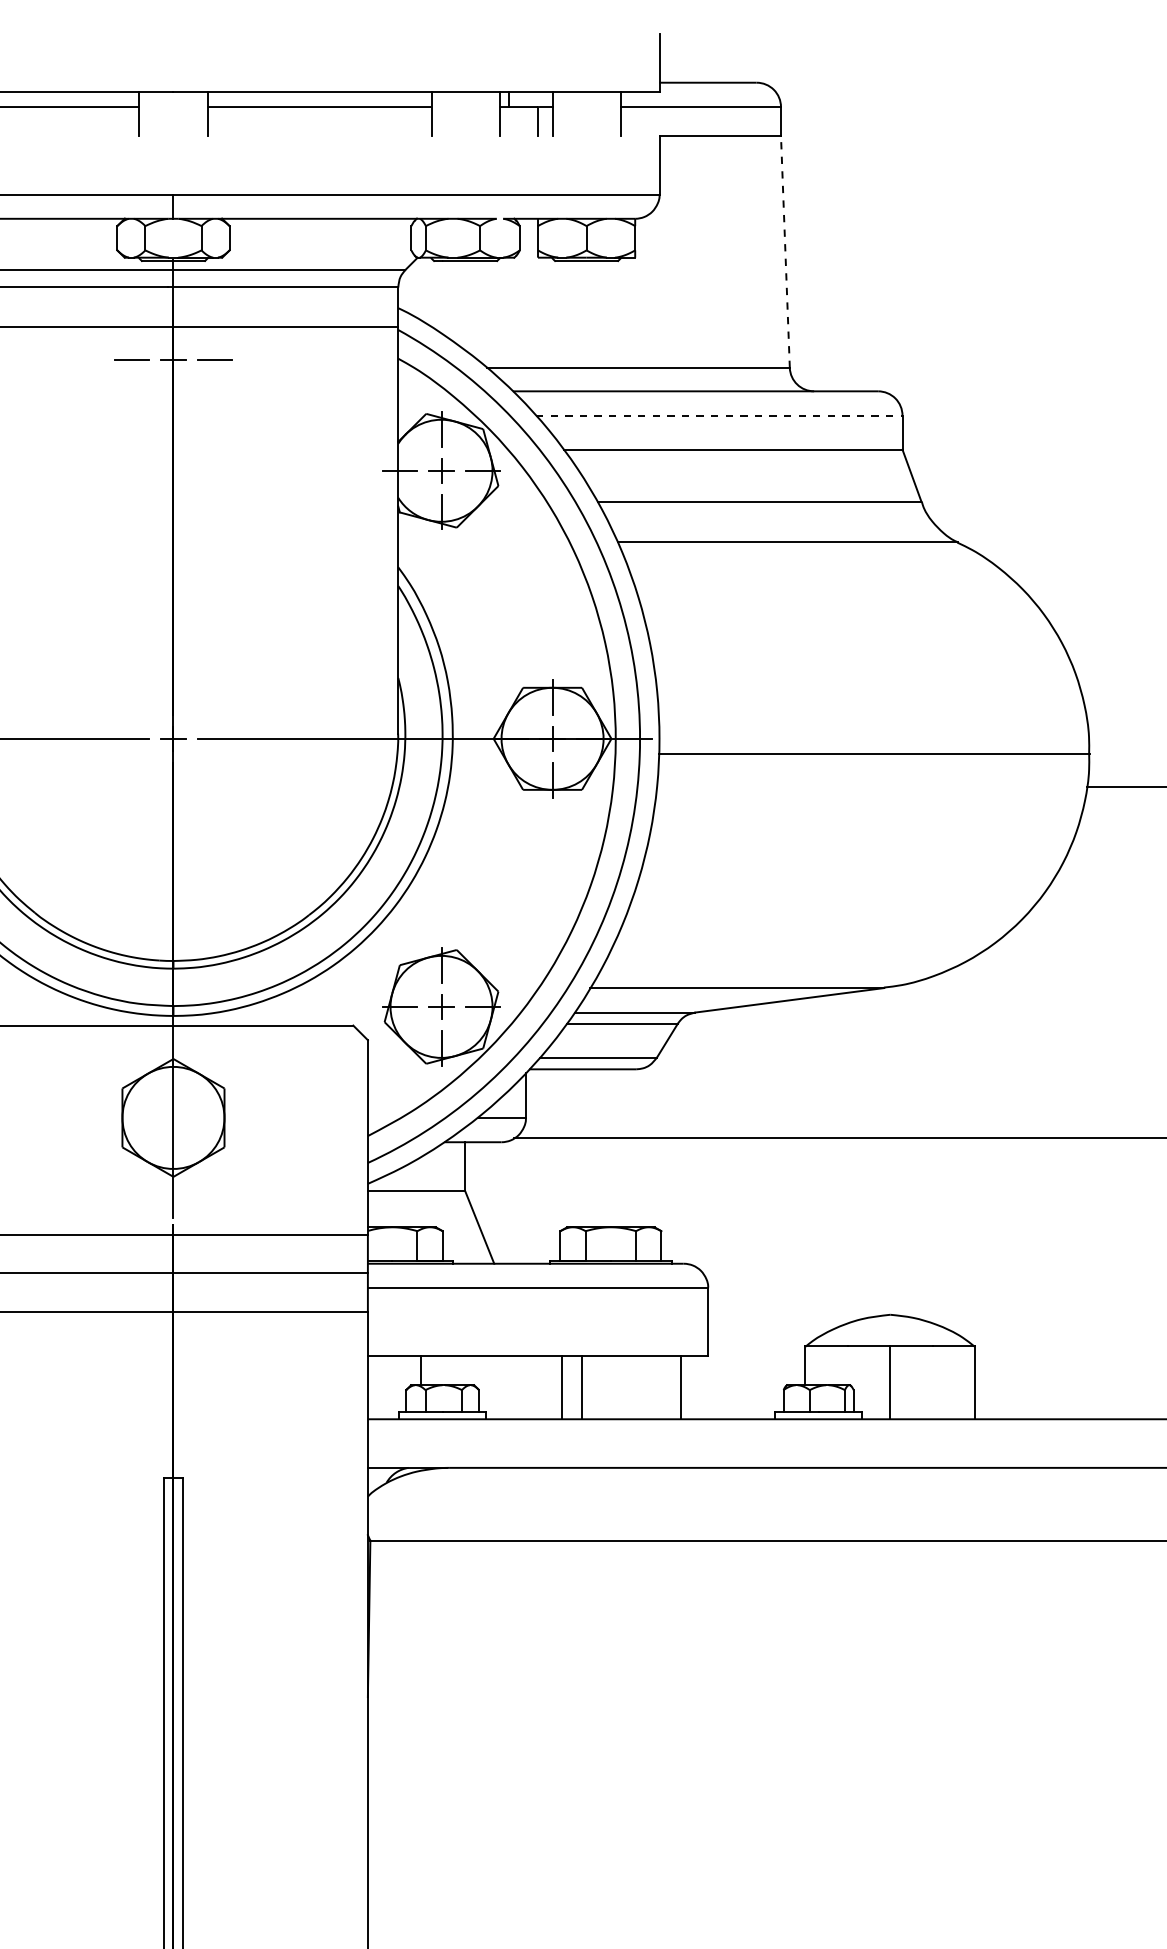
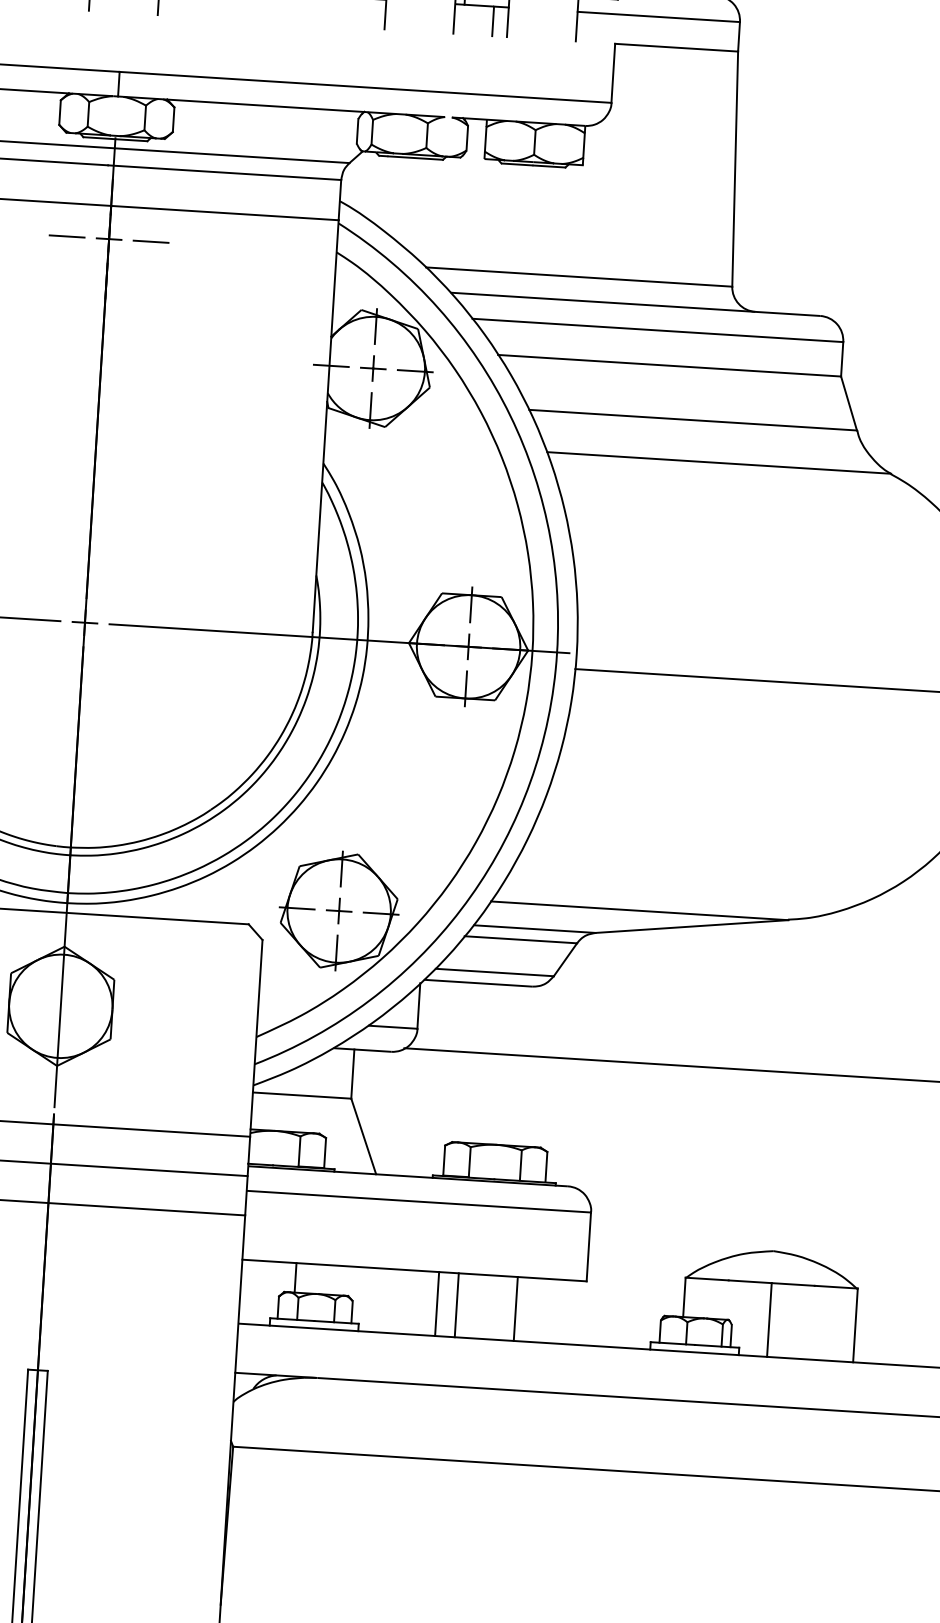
line: (785, 252) -> (735, 169), dashed -> solid
line: (719, 415) -> (658, 330), dashed -> solid
line: (681, 1387) -> (516, 1308), moved

